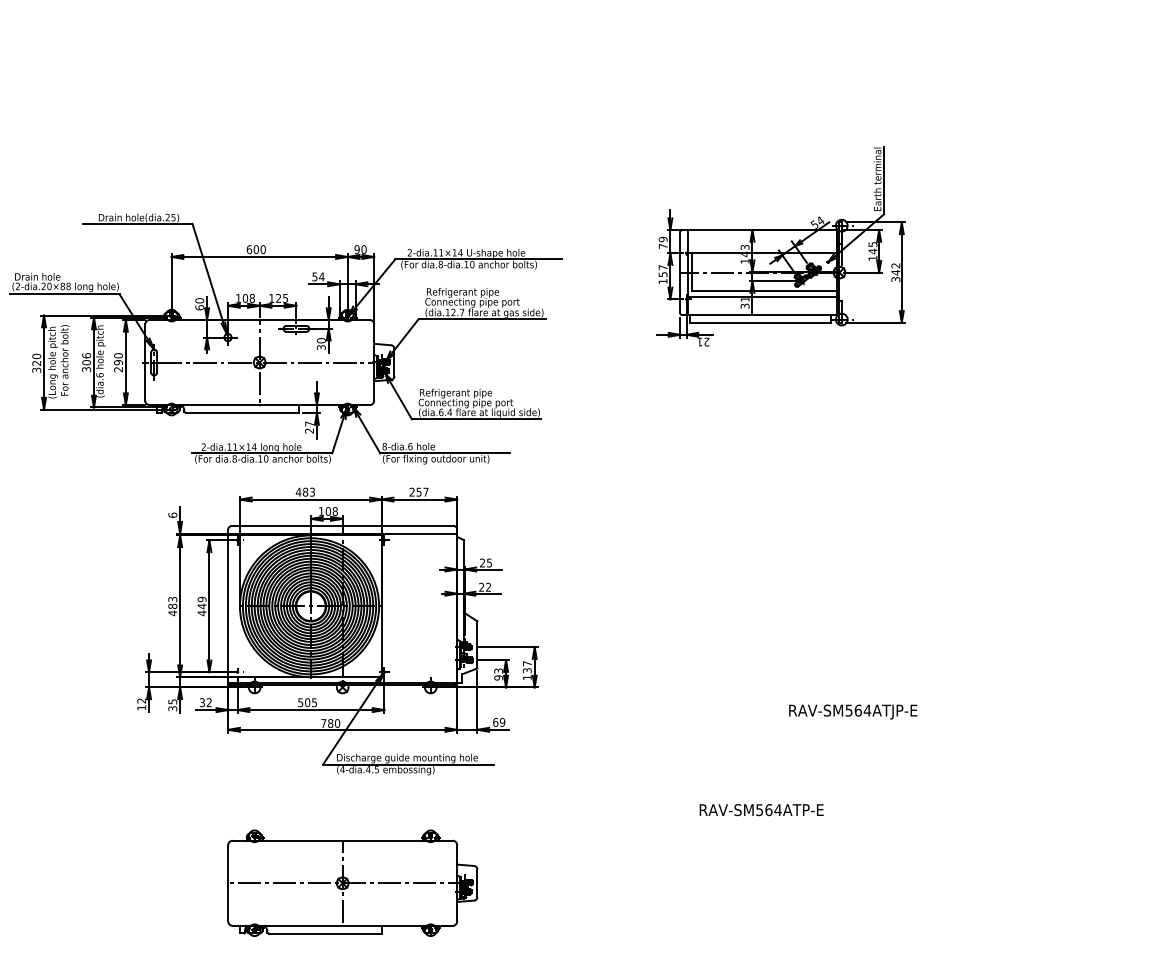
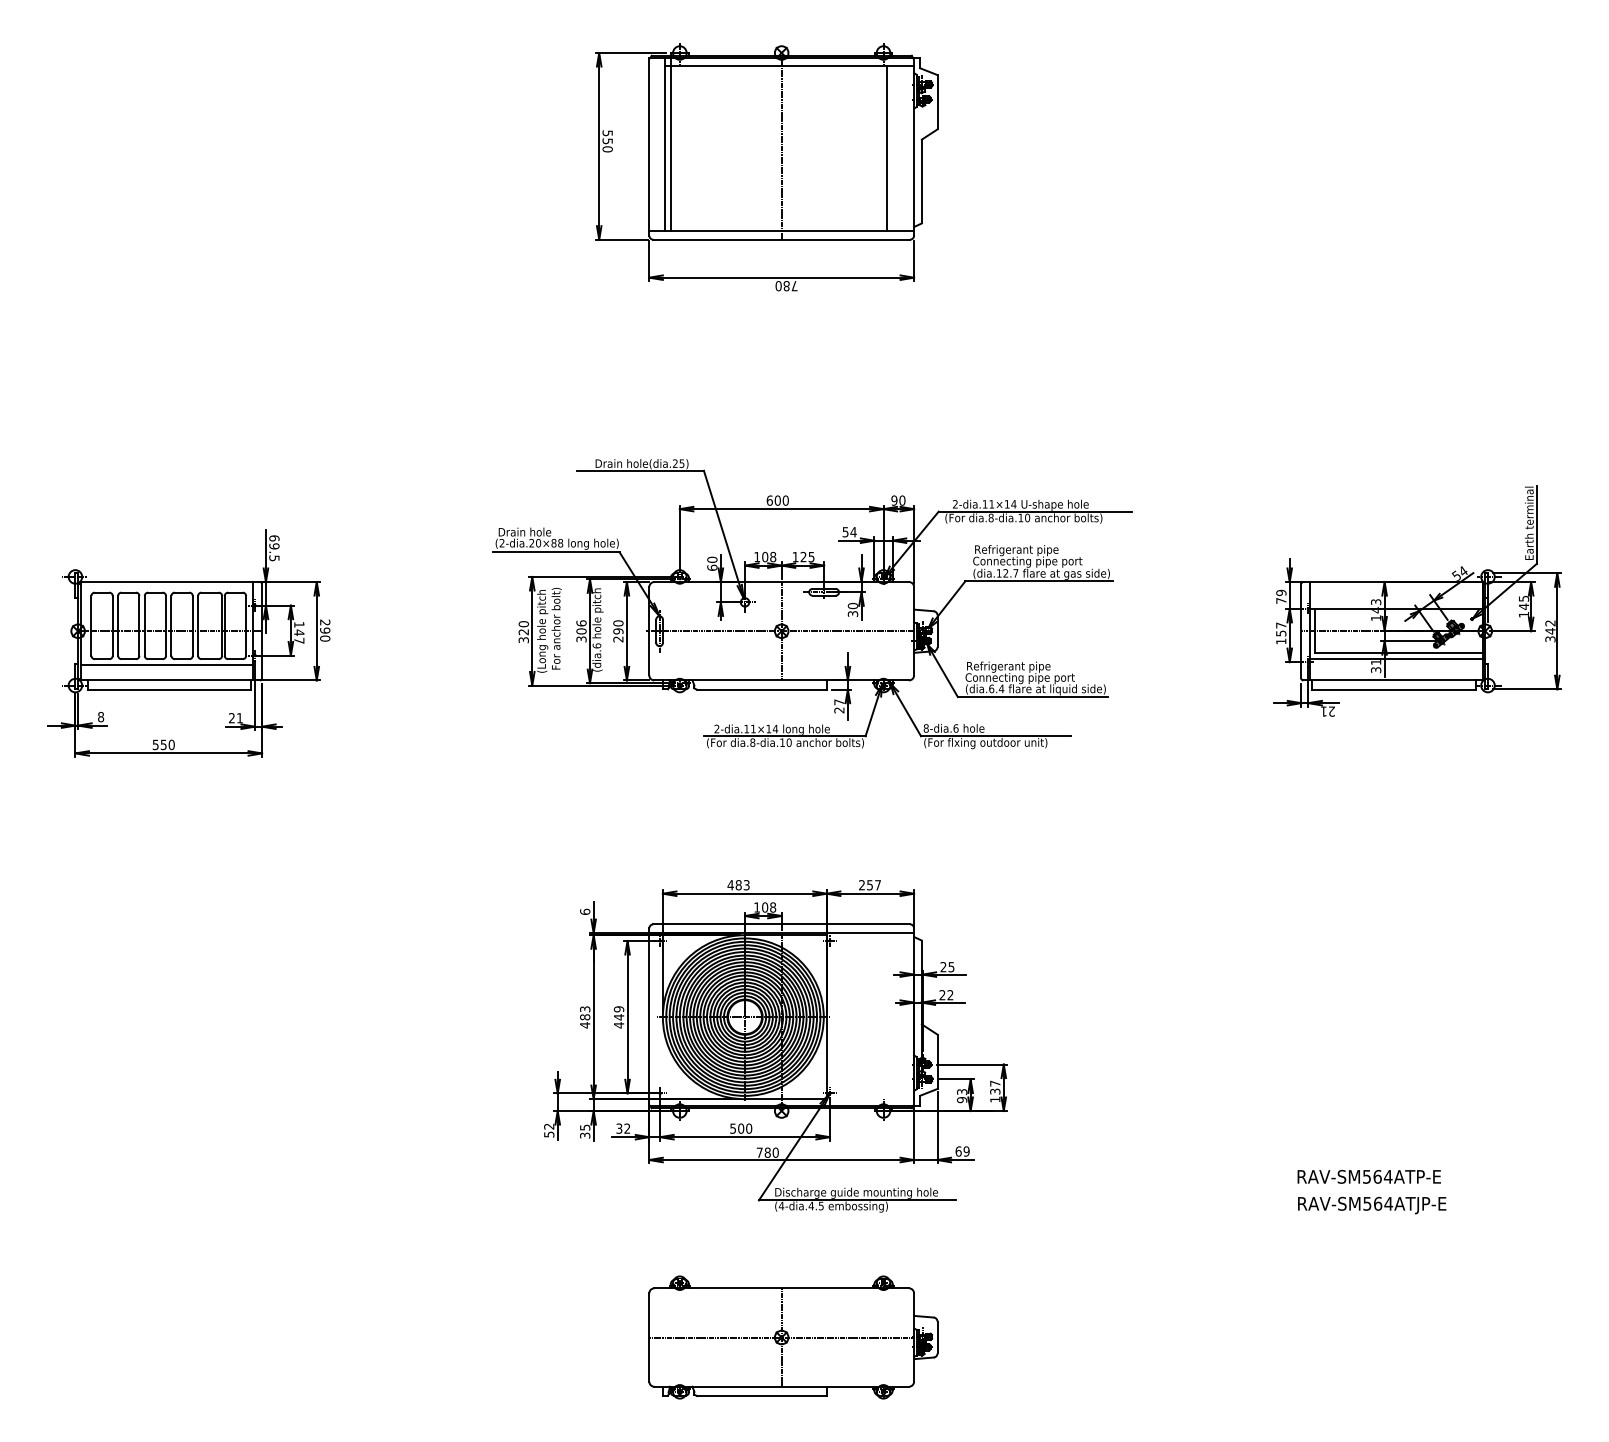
part: (780, 246) -> (1417, 600), moved
part: (286, 339) -> (812, 604), moved
text: (314, 702) -> (749, 1128), 505 -> 500
text: (141, 707) -> (549, 1134), 12 -> 52
text: (853, 712) -> (1372, 1205), moved
text: (761, 809) -> (1368, 1176), moved

